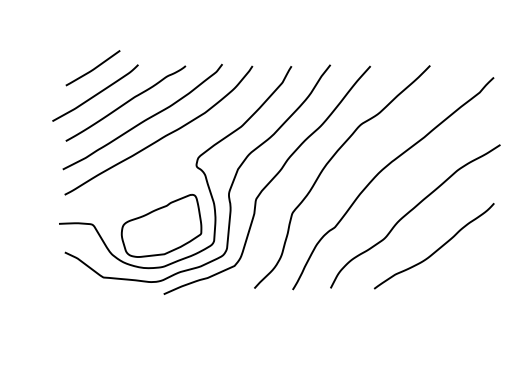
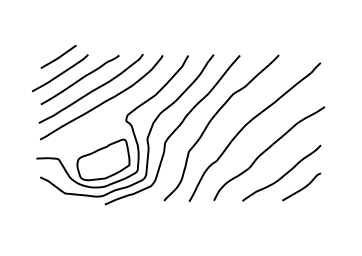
curve: (466, 268) -> (302, 187), added

